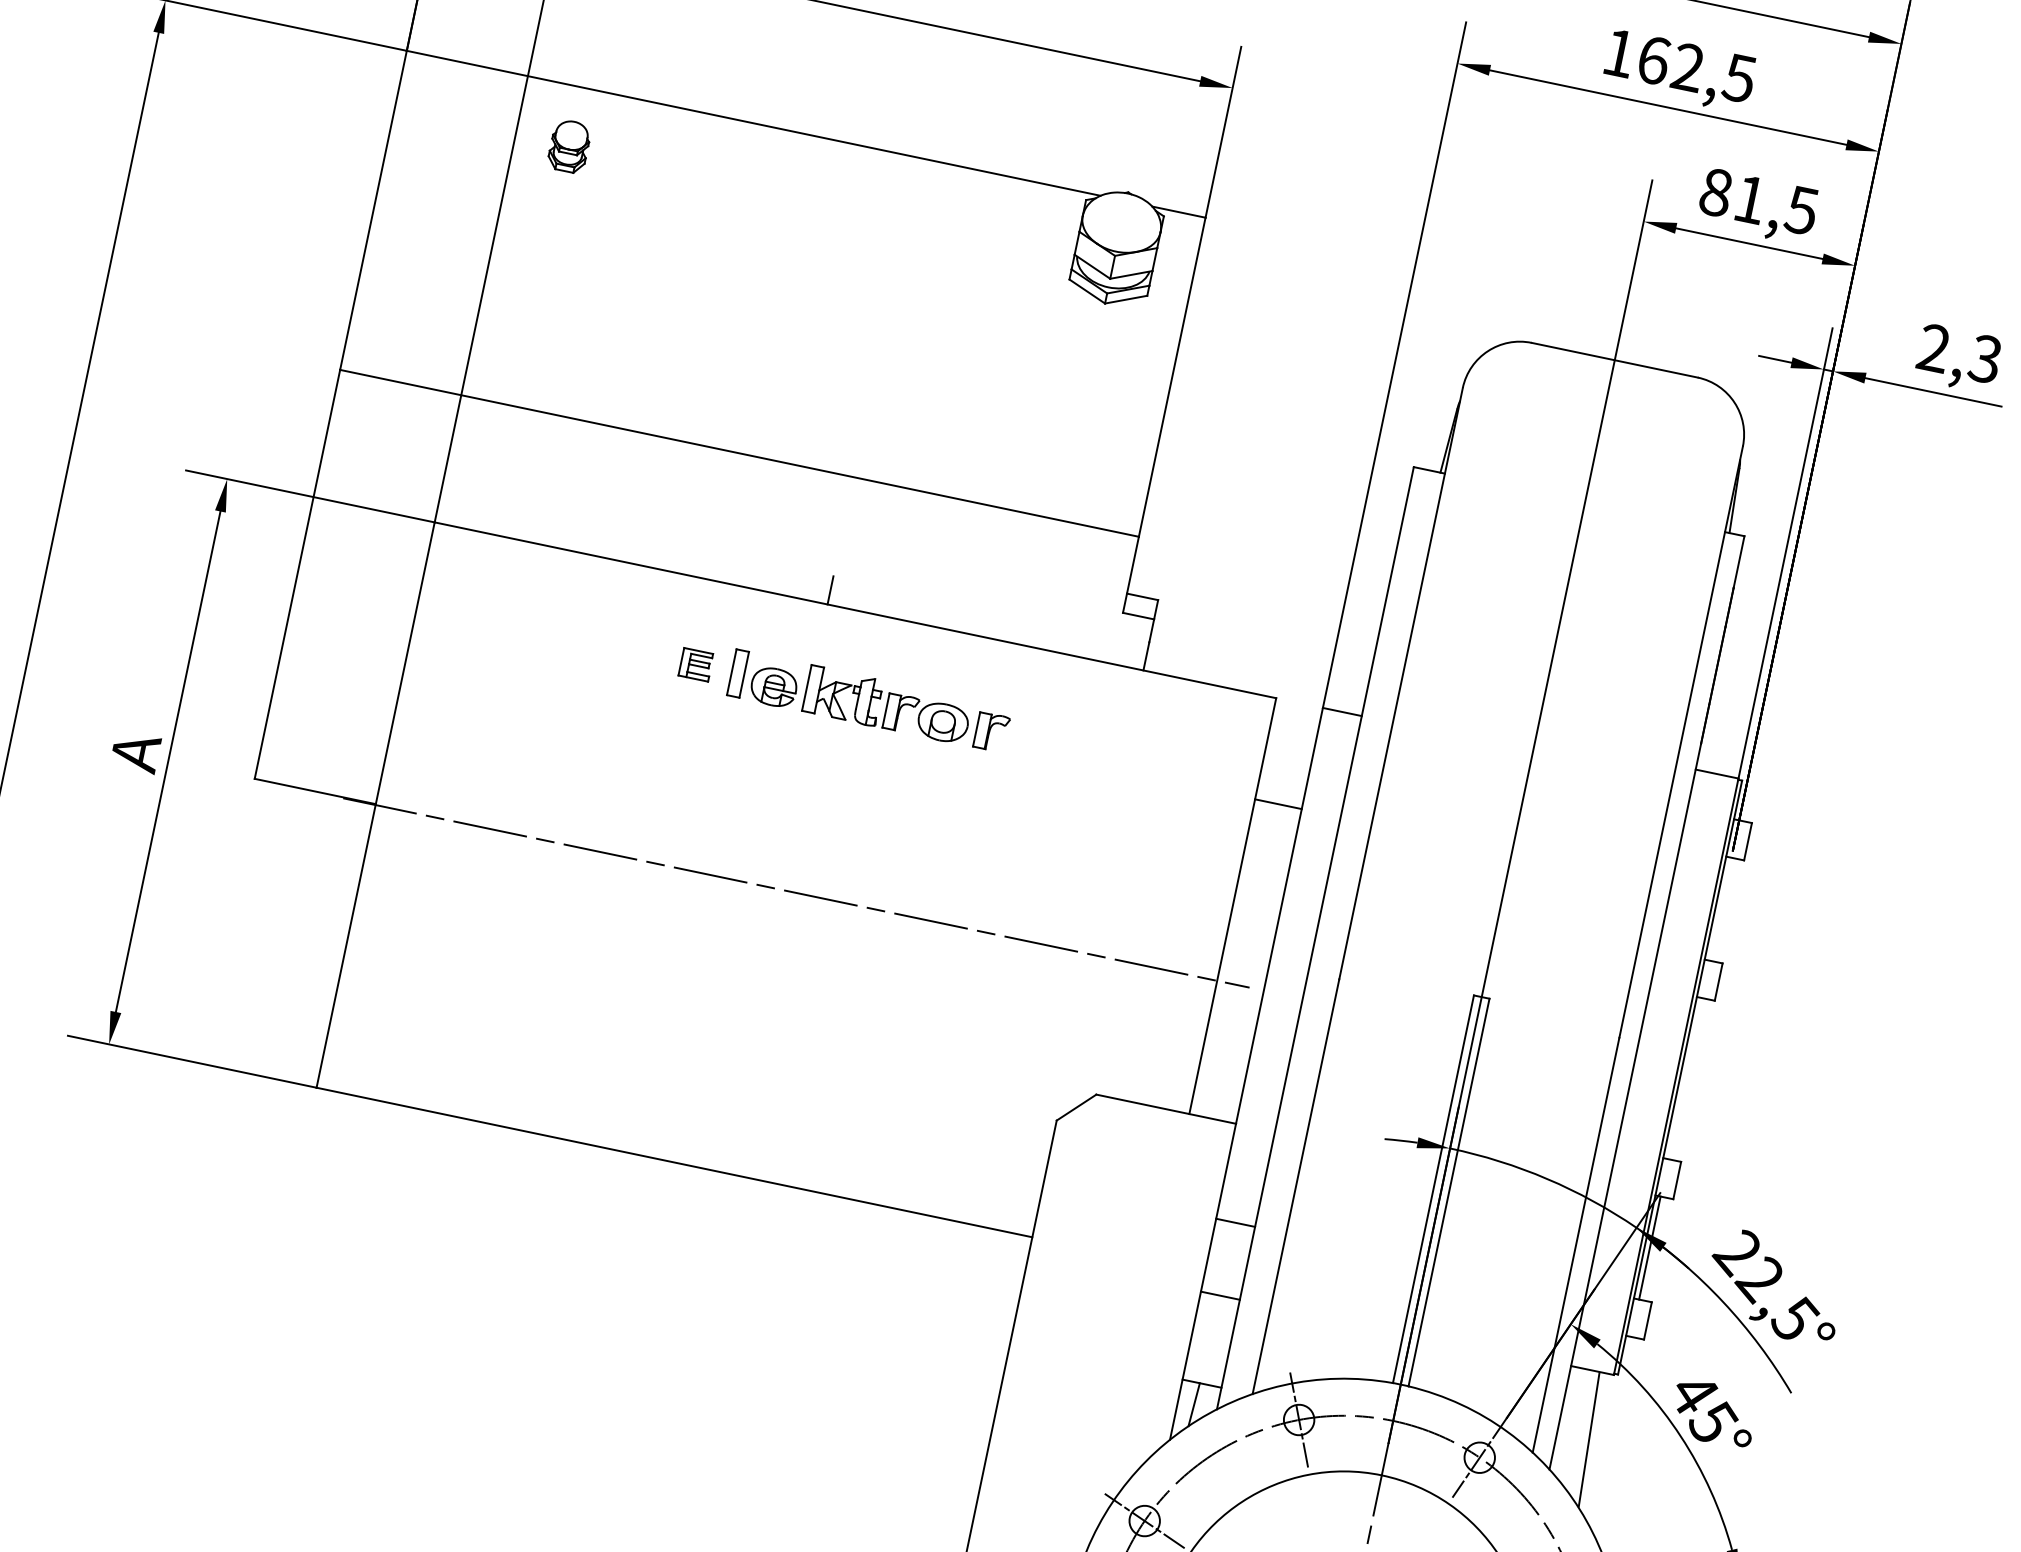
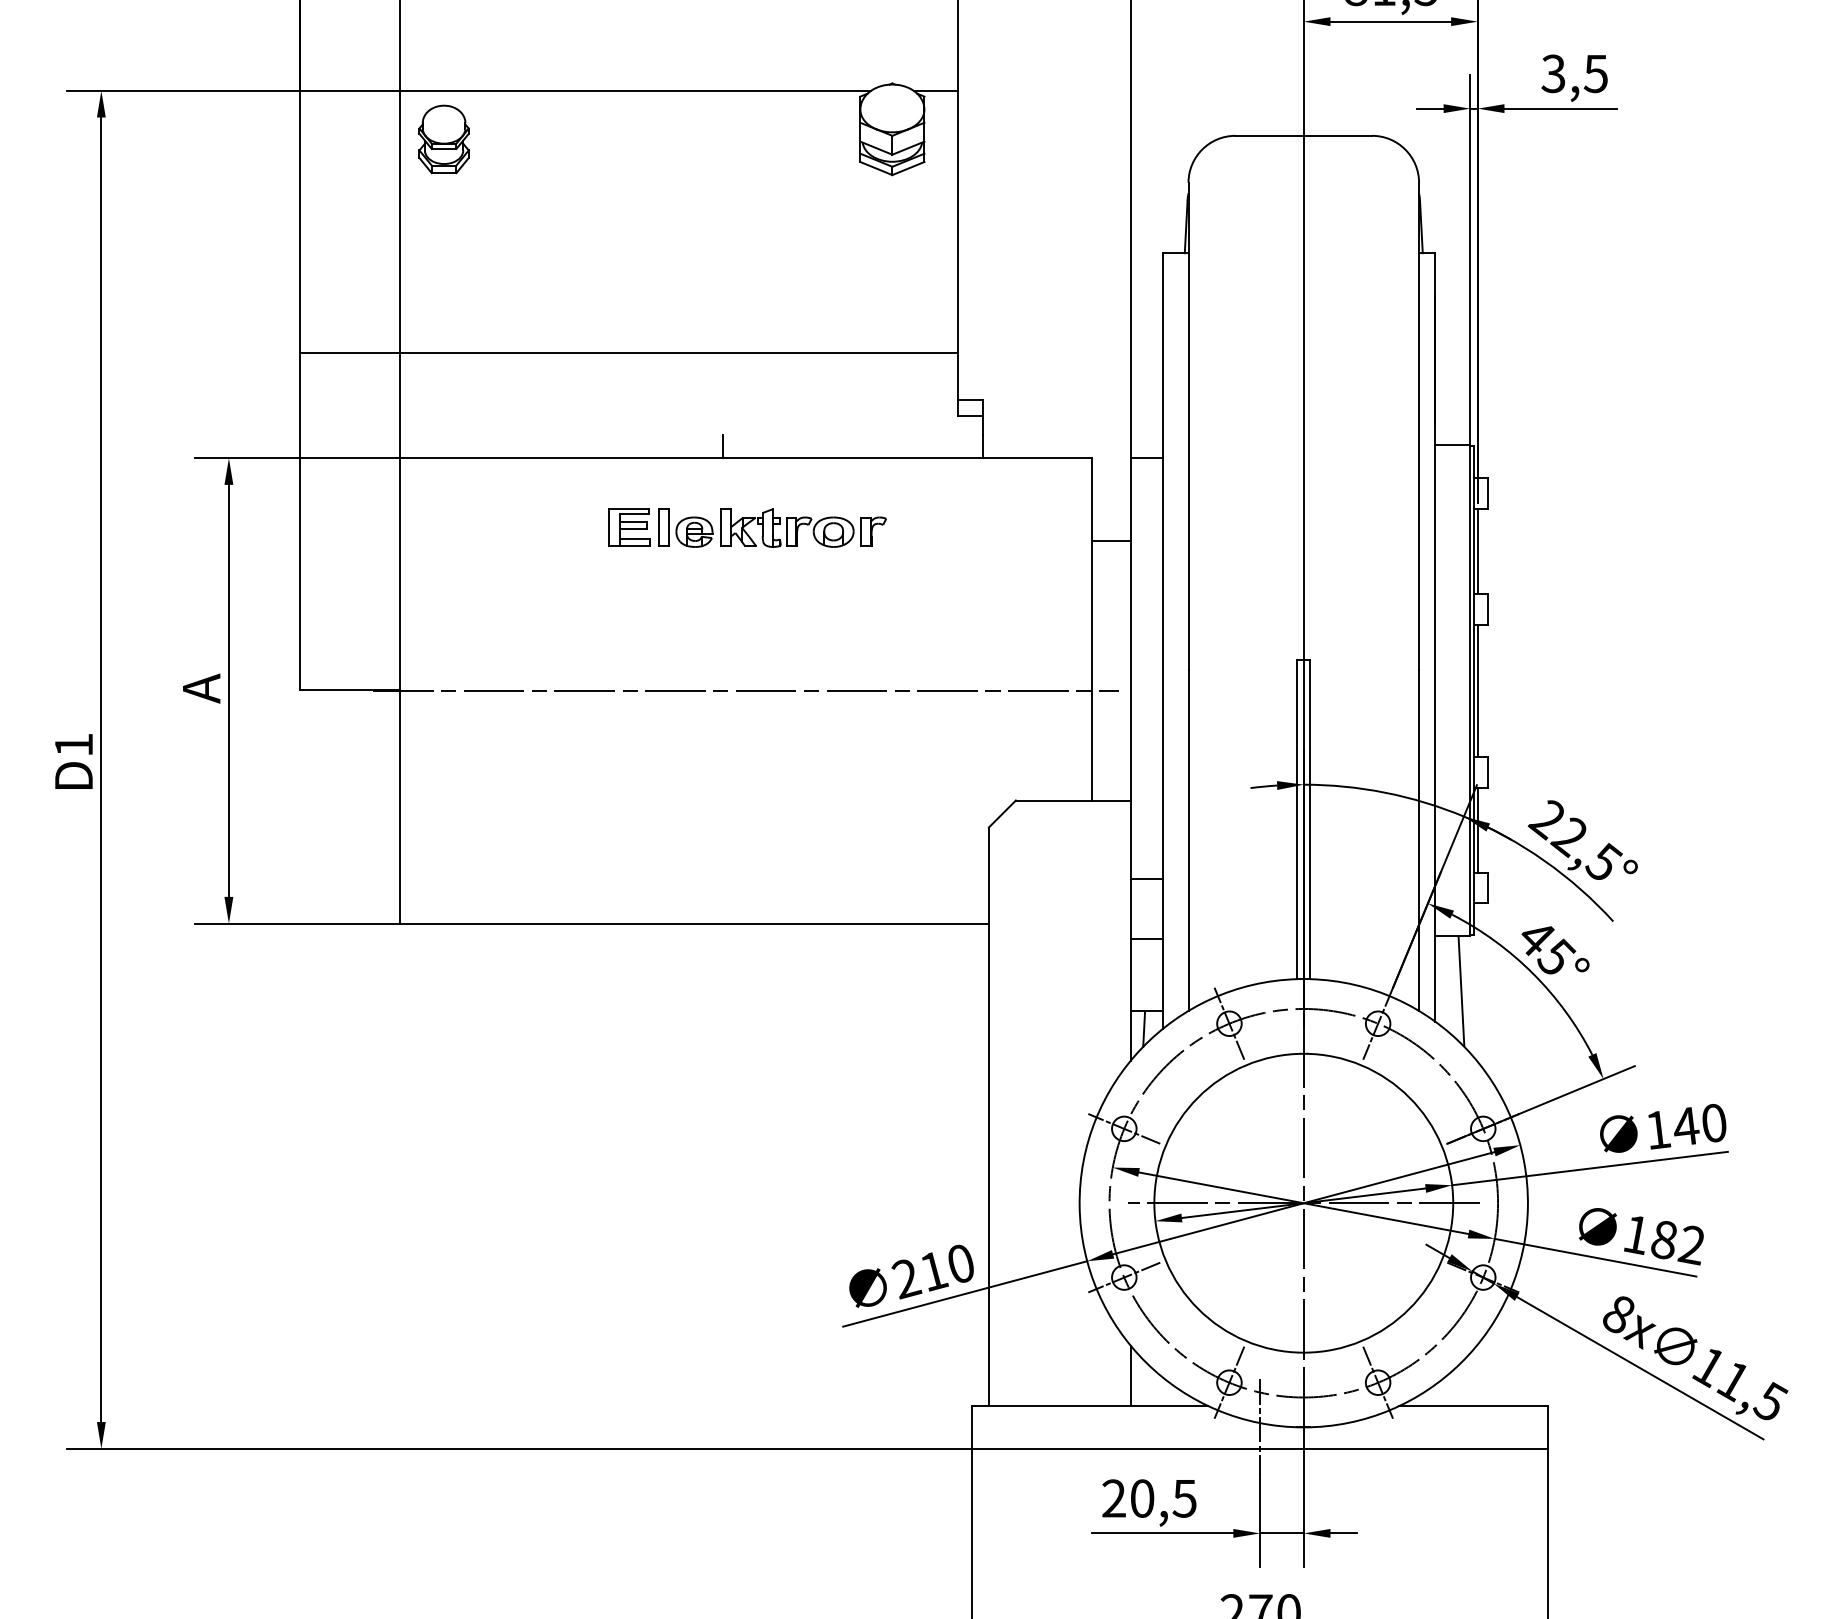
part: (568, 146) -> (443, 139), size x1.67
text: (1959, 353) -> (1574, 73), 2,3 -> 3,5
part: (696, 664) -> (629, 527), size x1.67
line: (1720, 909) -> (1477, 551), added
line: (1685, 1078) -> (1477, 690), added

